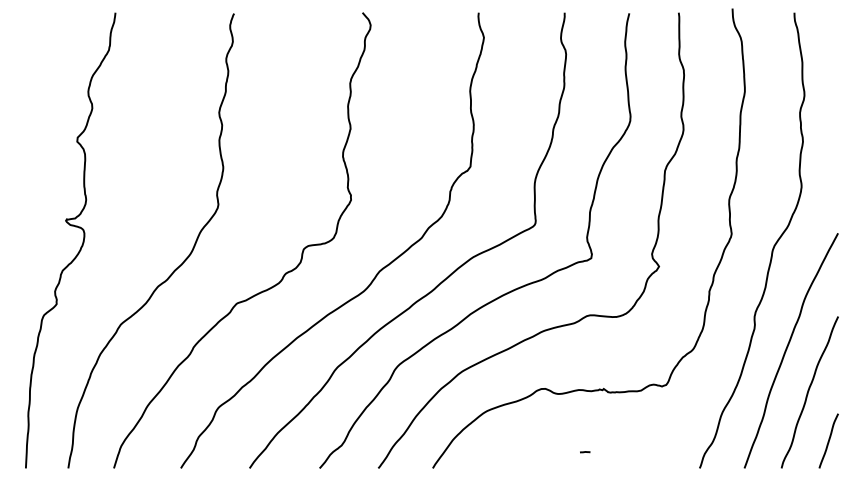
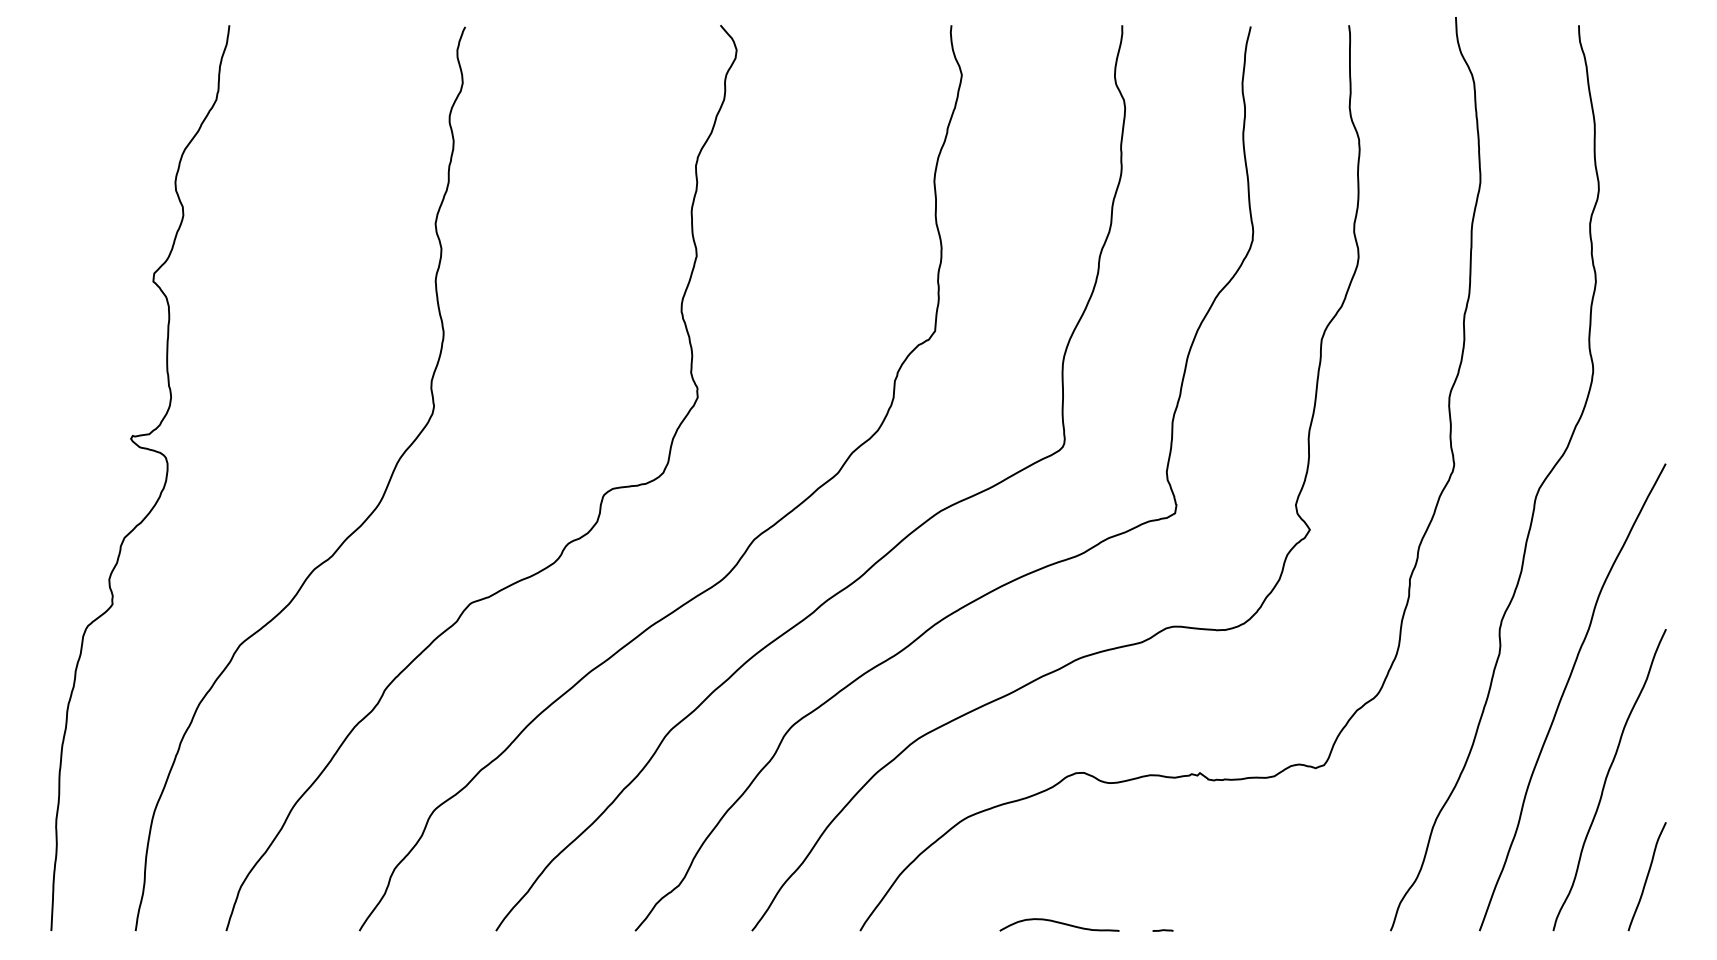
curve: (585, 452) -> (1163, 931), moved
curve: (532, 464) -> (1058, 923), added

